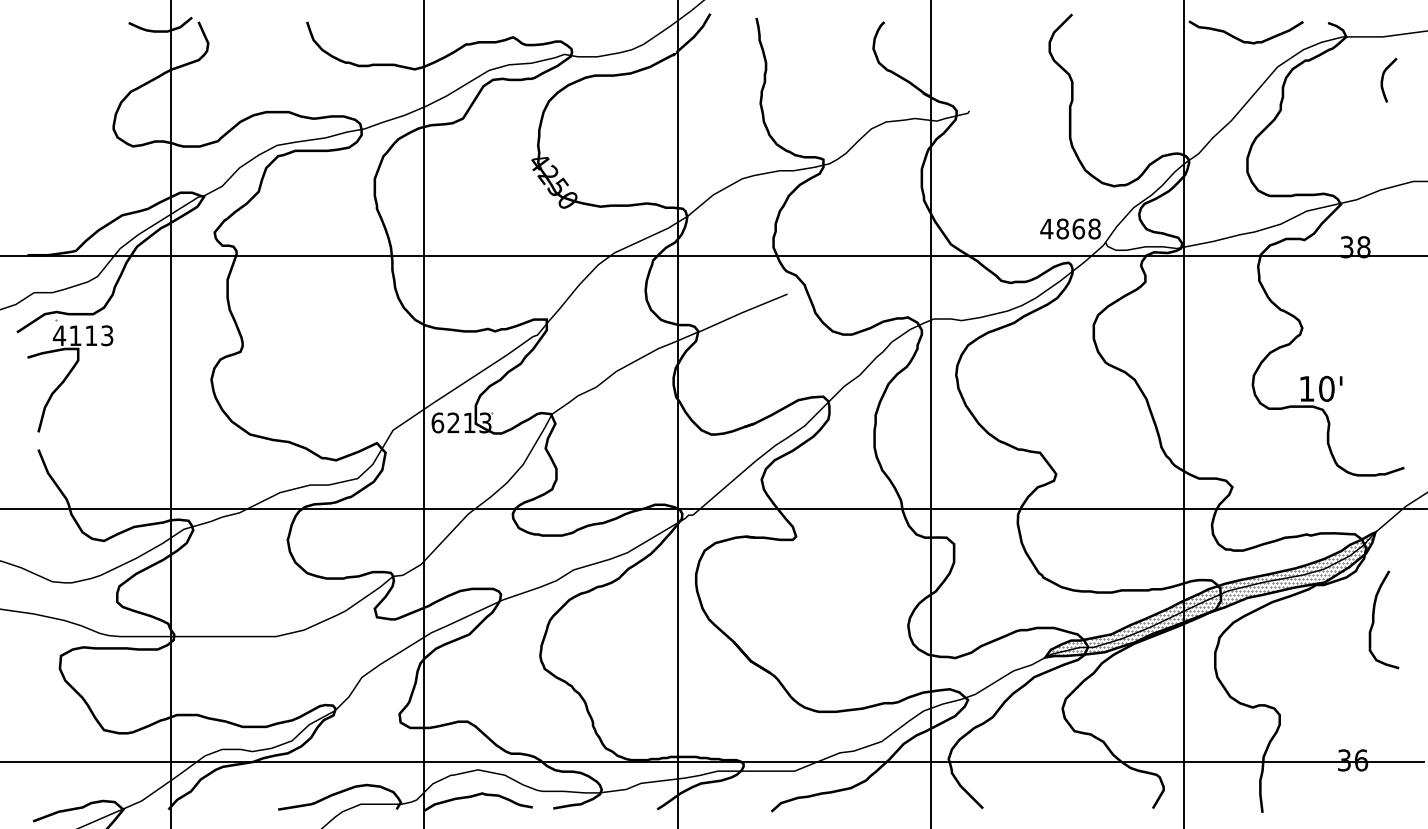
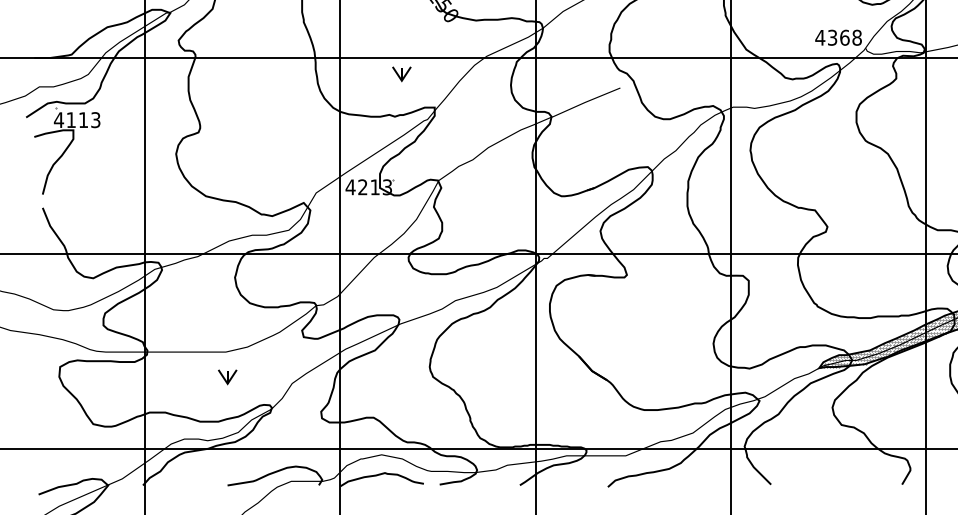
text: (1062, 228) -> (832, 37), 4868 -> 4368
part: (503, 276) -> (401, 74), added
text: (437, 422) -> (350, 186), 6213 -> 4213
part: (277, 669) -> (227, 377), added

